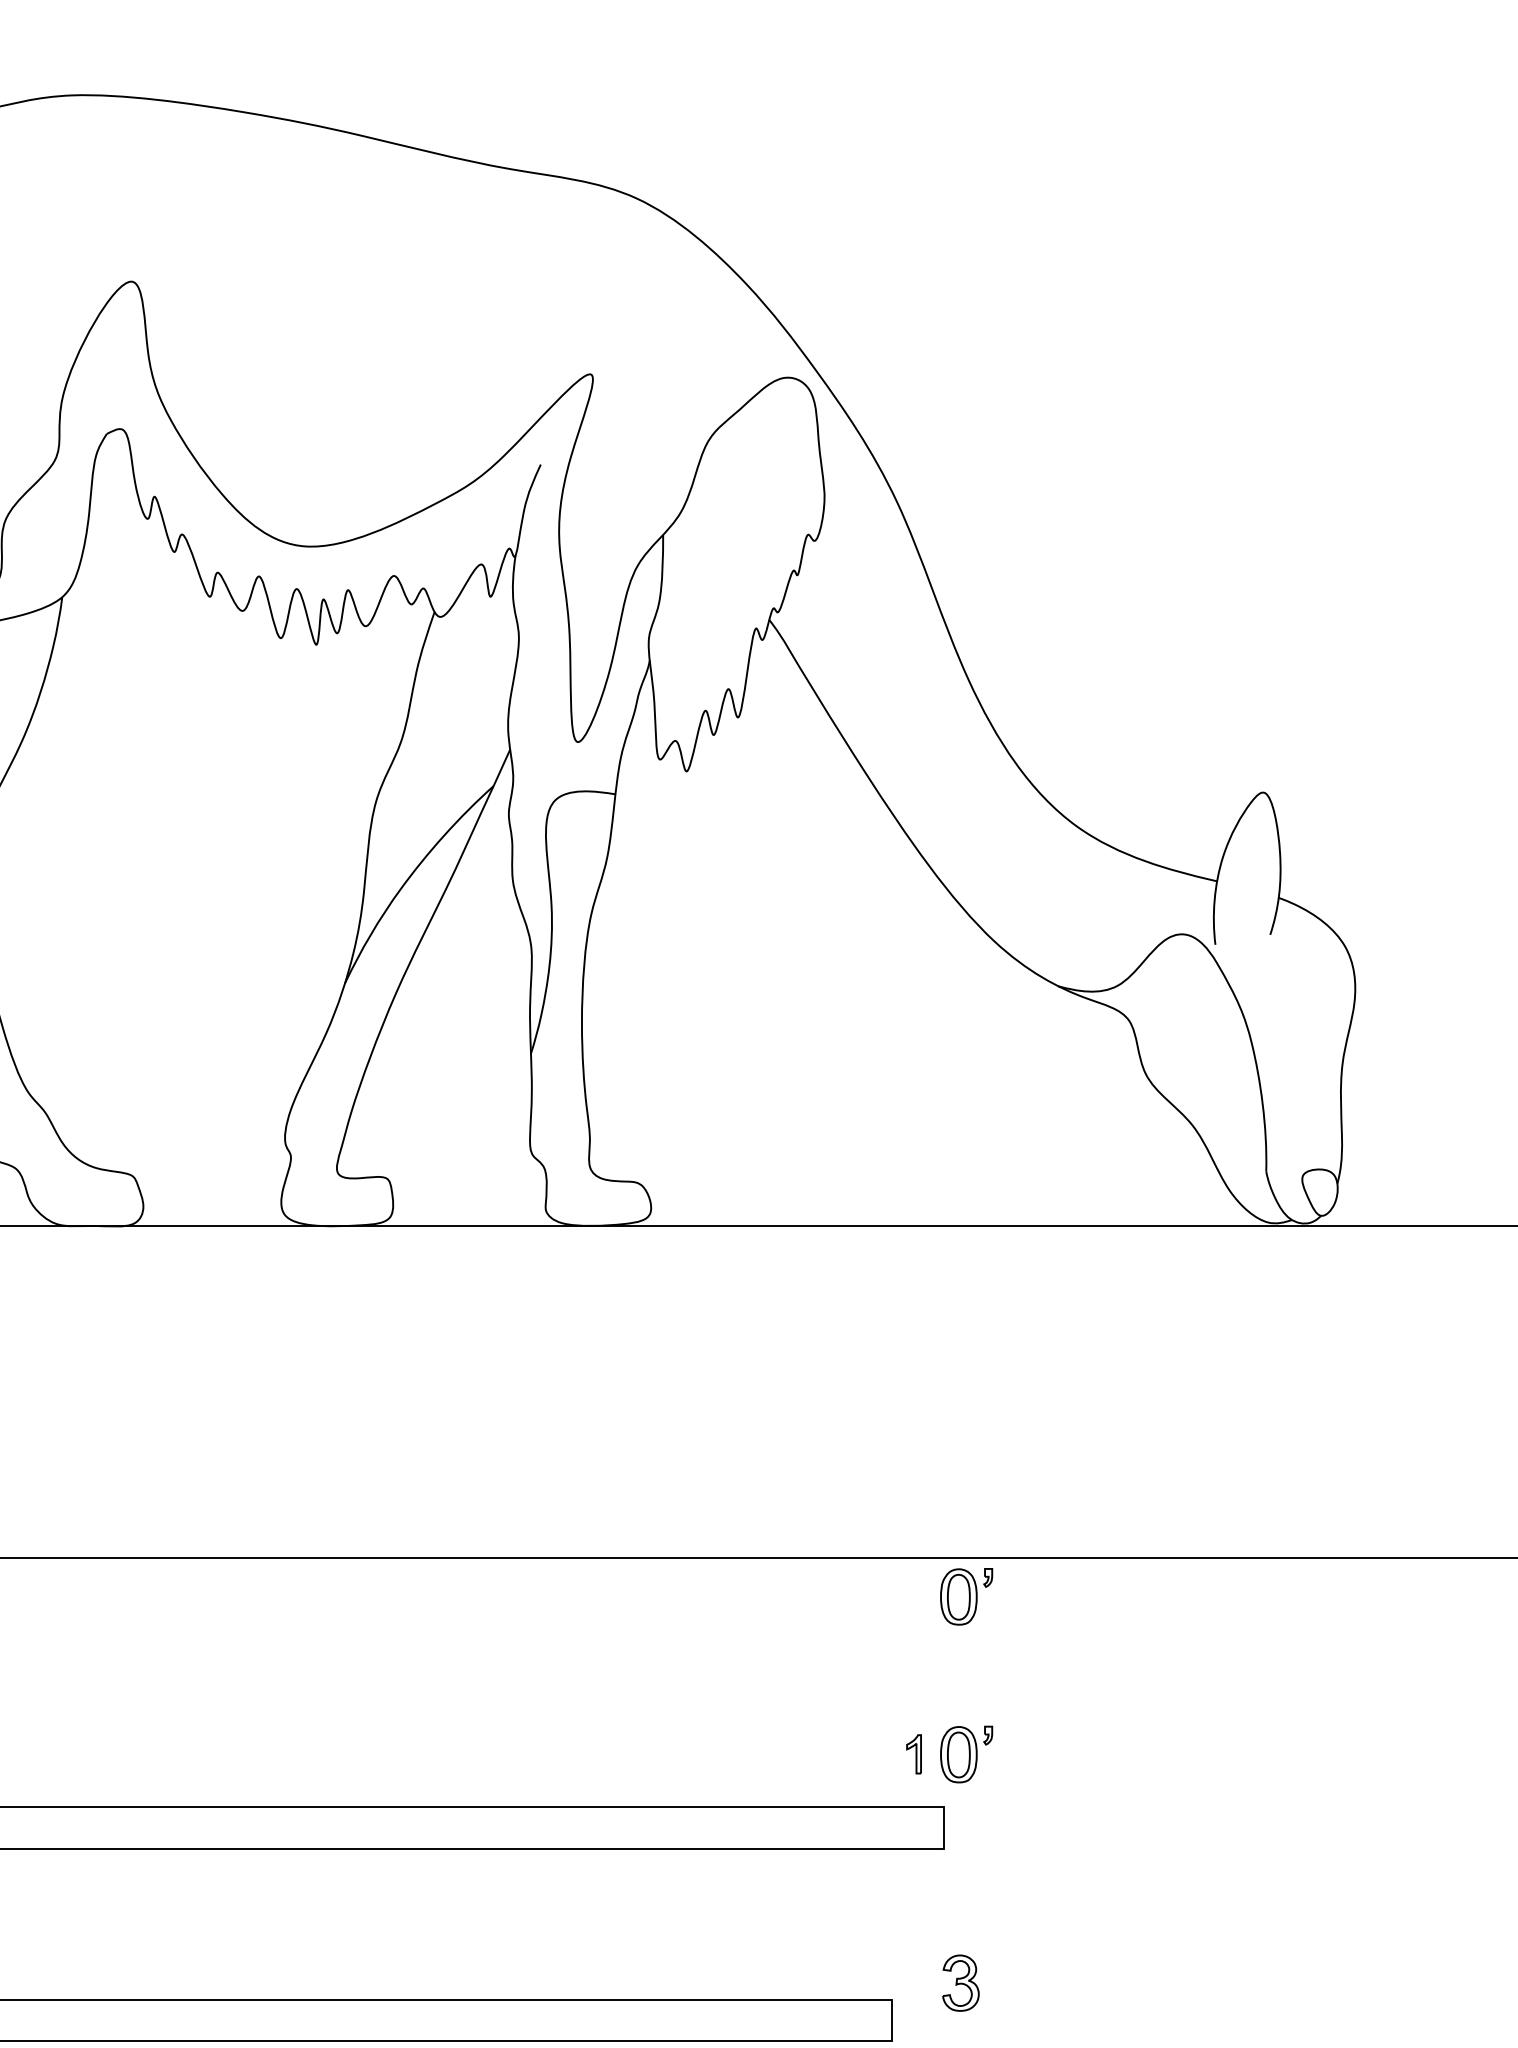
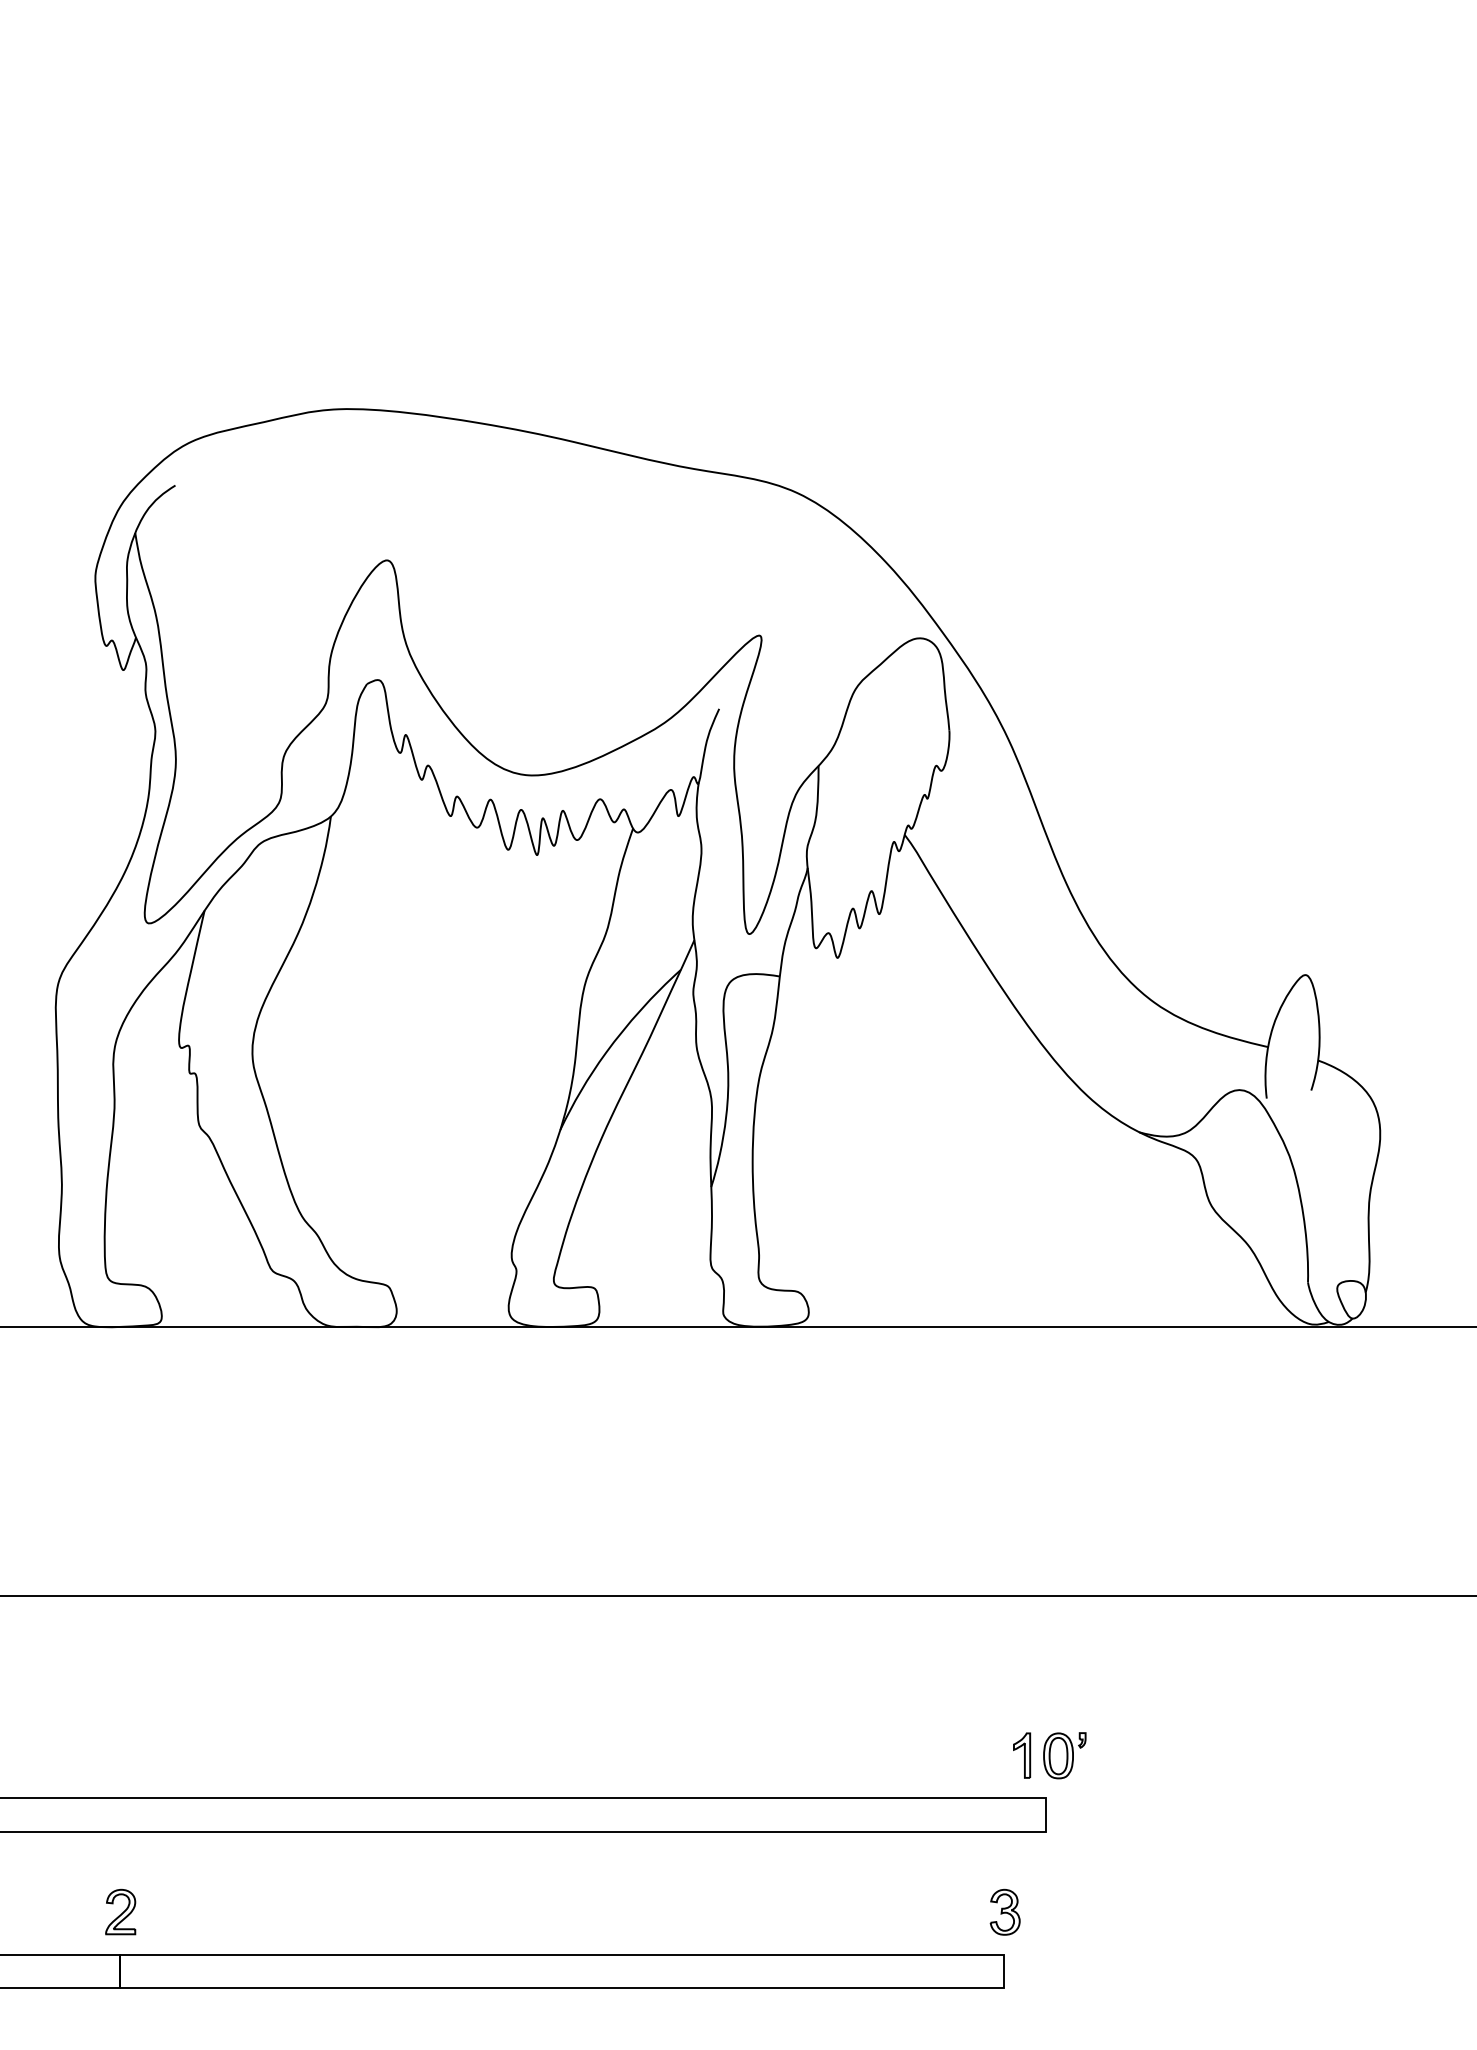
part: (966, 1596) -> (1064, 1627), removed
part: (914, 1754) -> (1022, 1755), size x1.43
part: (960, 1982) -> (1004, 1911), moved

